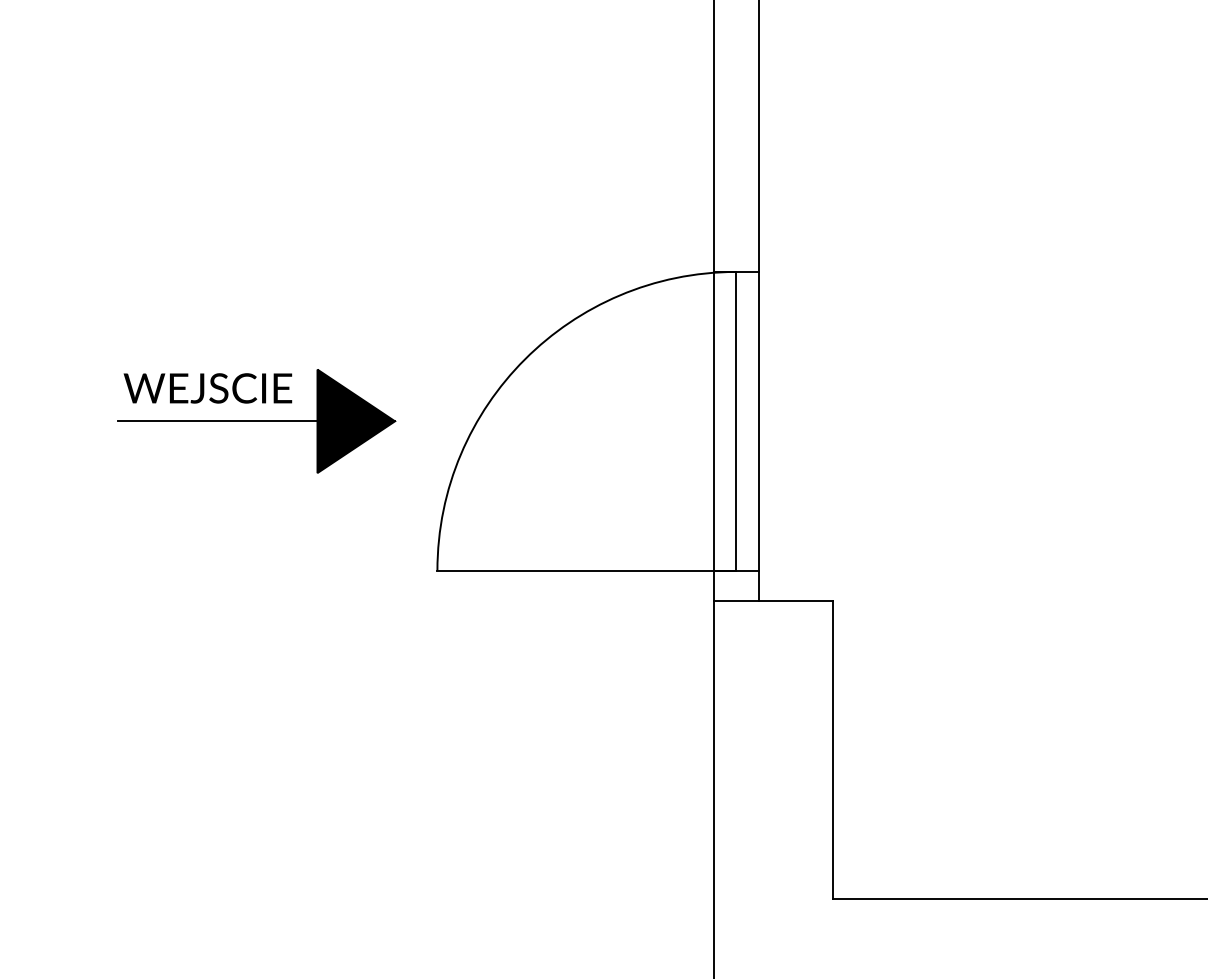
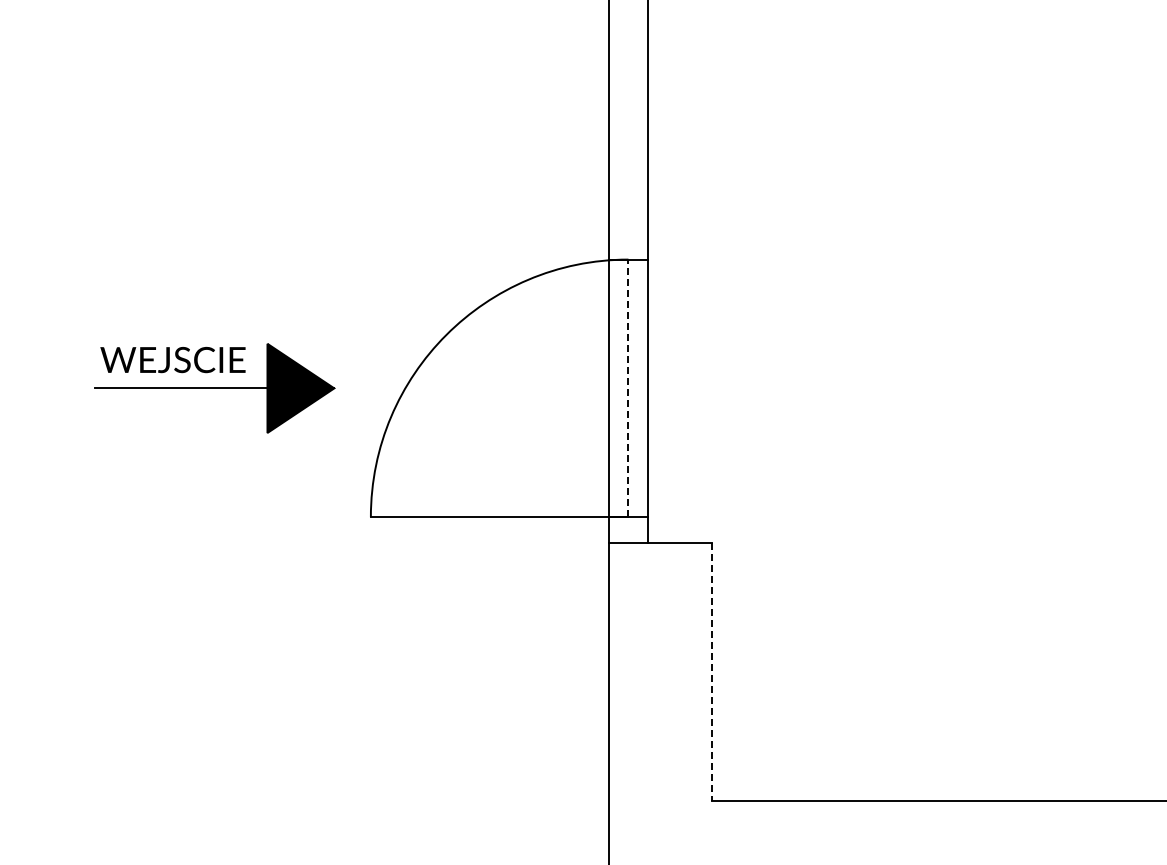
line: (736, 421) -> (628, 388), solid -> dashed
line: (833, 749) -> (712, 671), solid -> dashed

